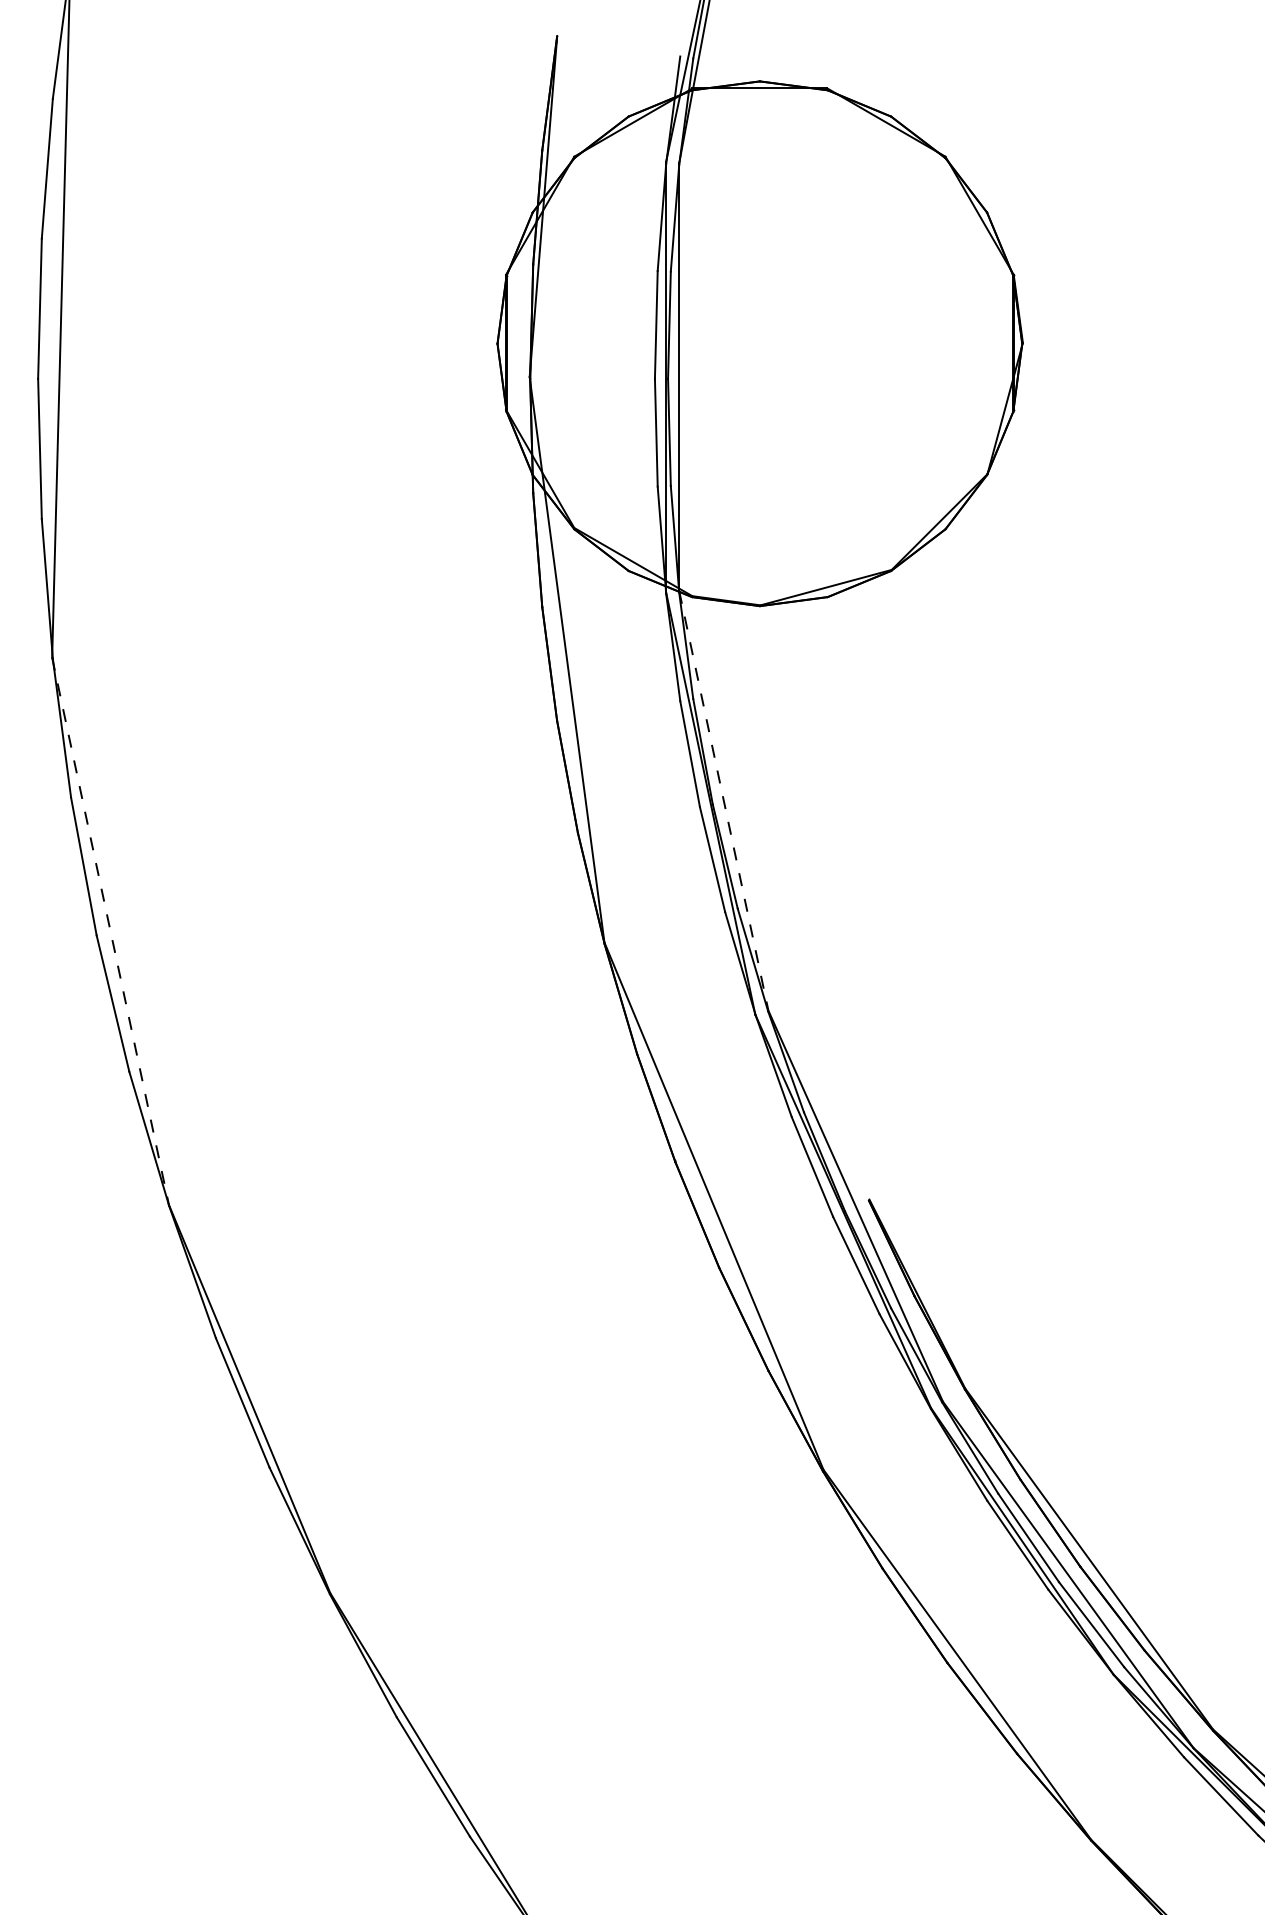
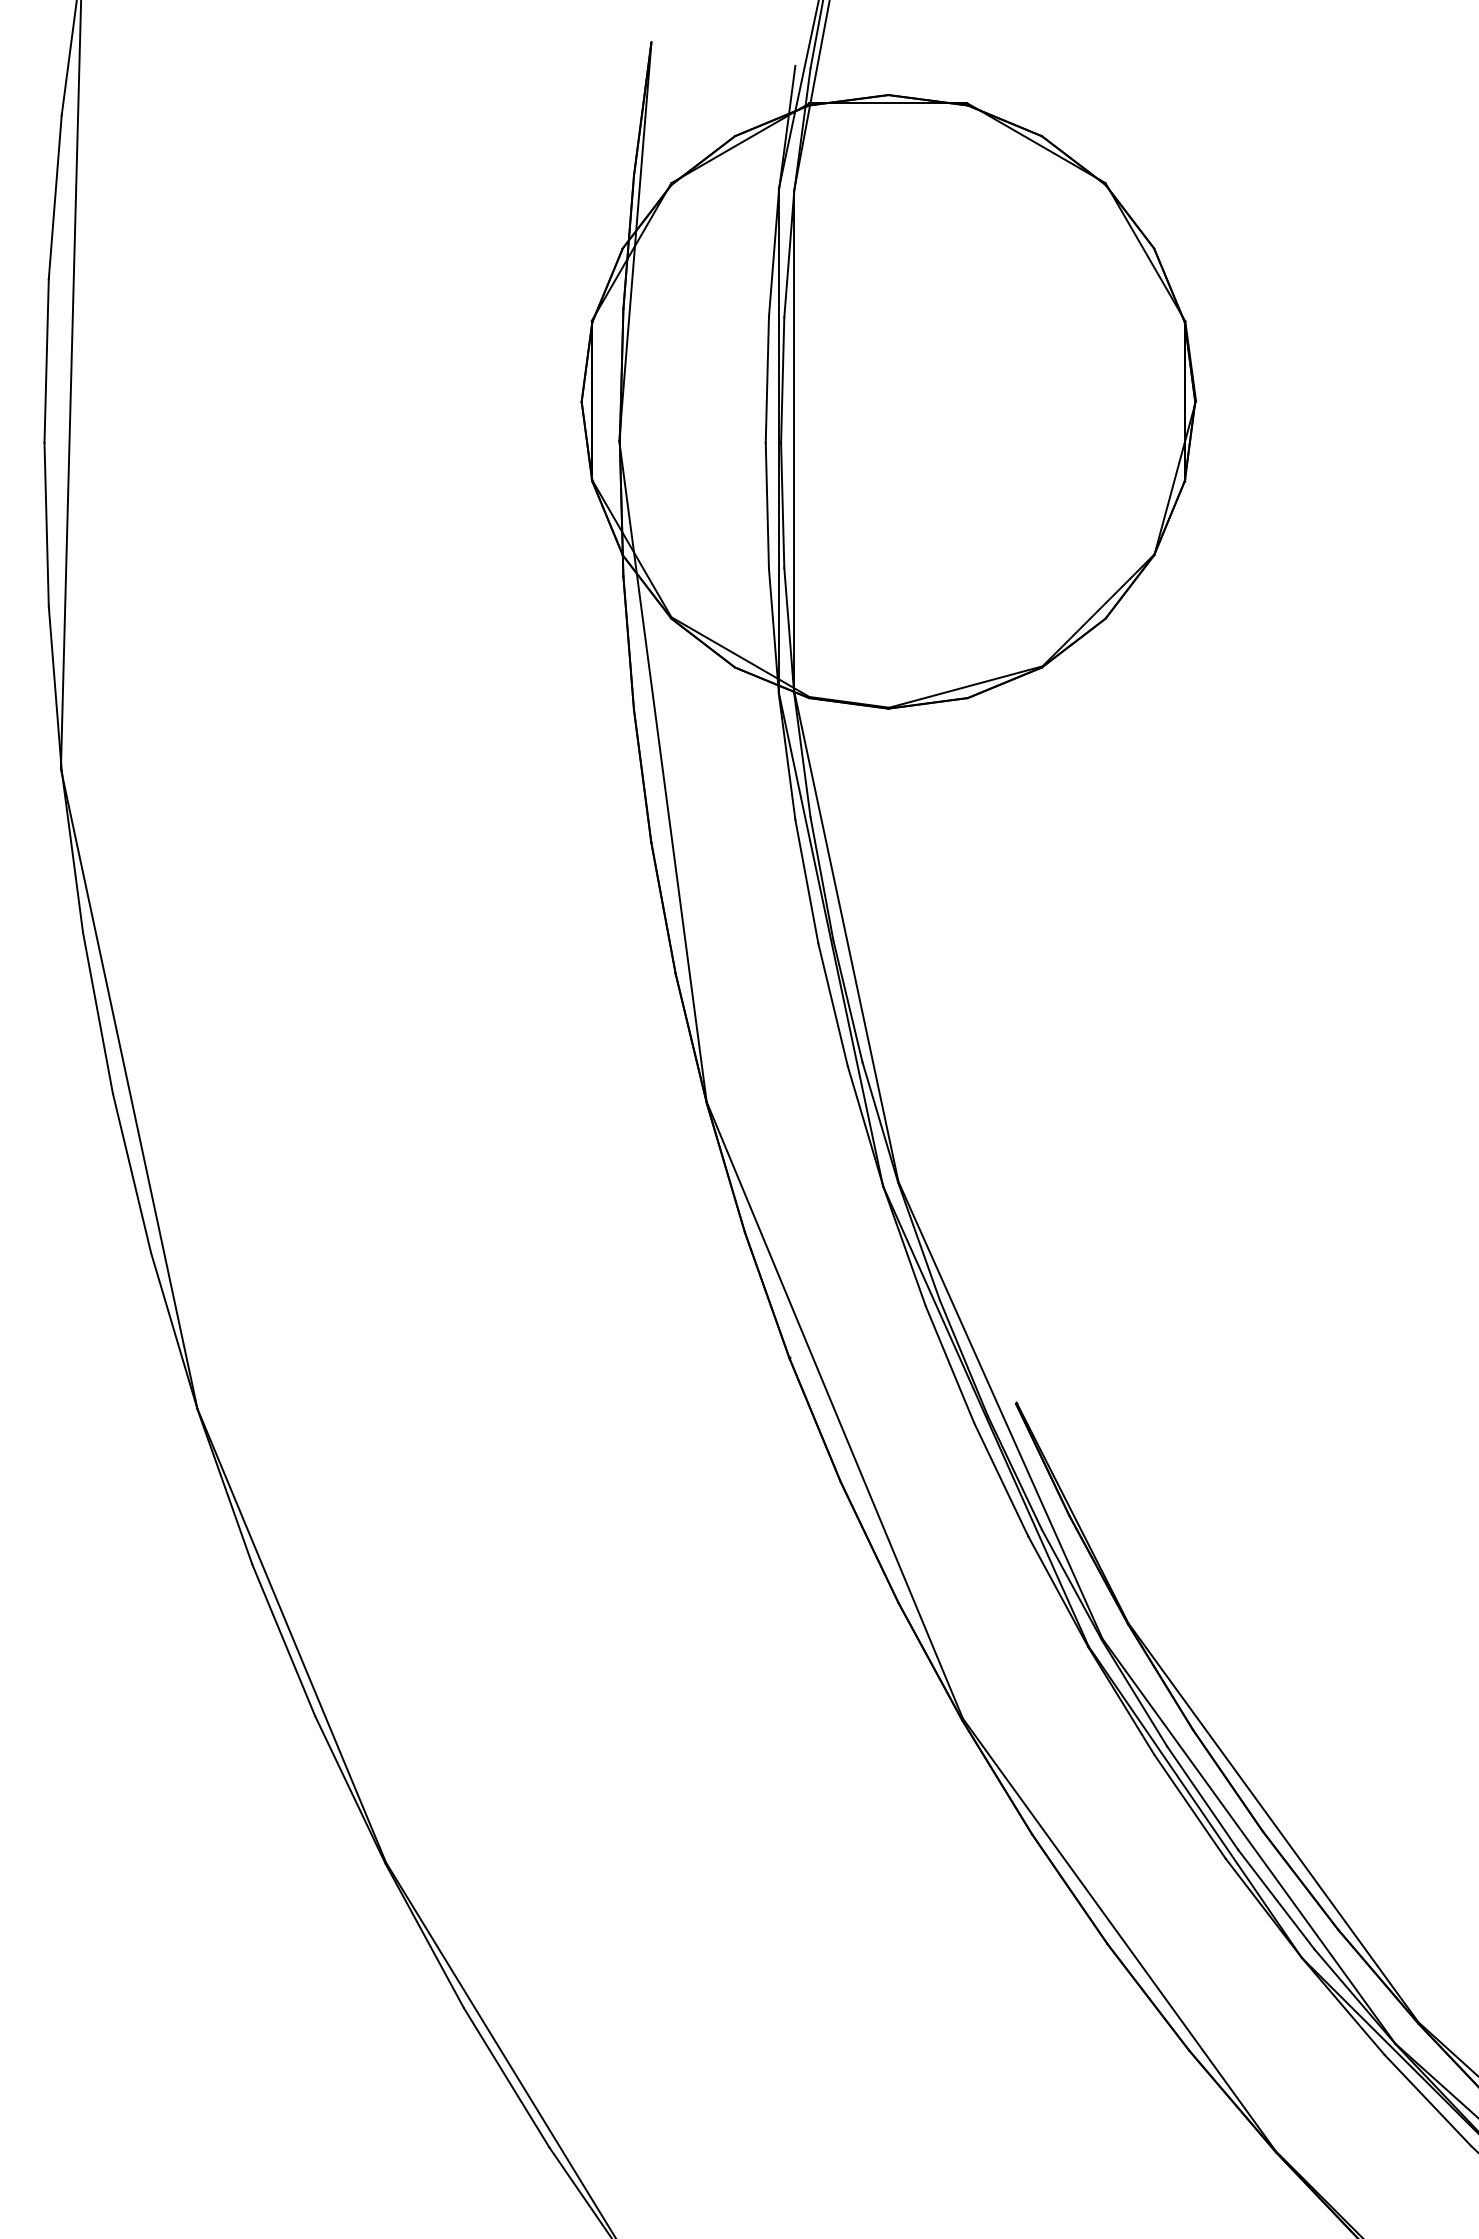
line: (724, 800) -> (846, 936), dashed -> solid
line: (110, 931) -> (129, 1089), dashed -> solid

